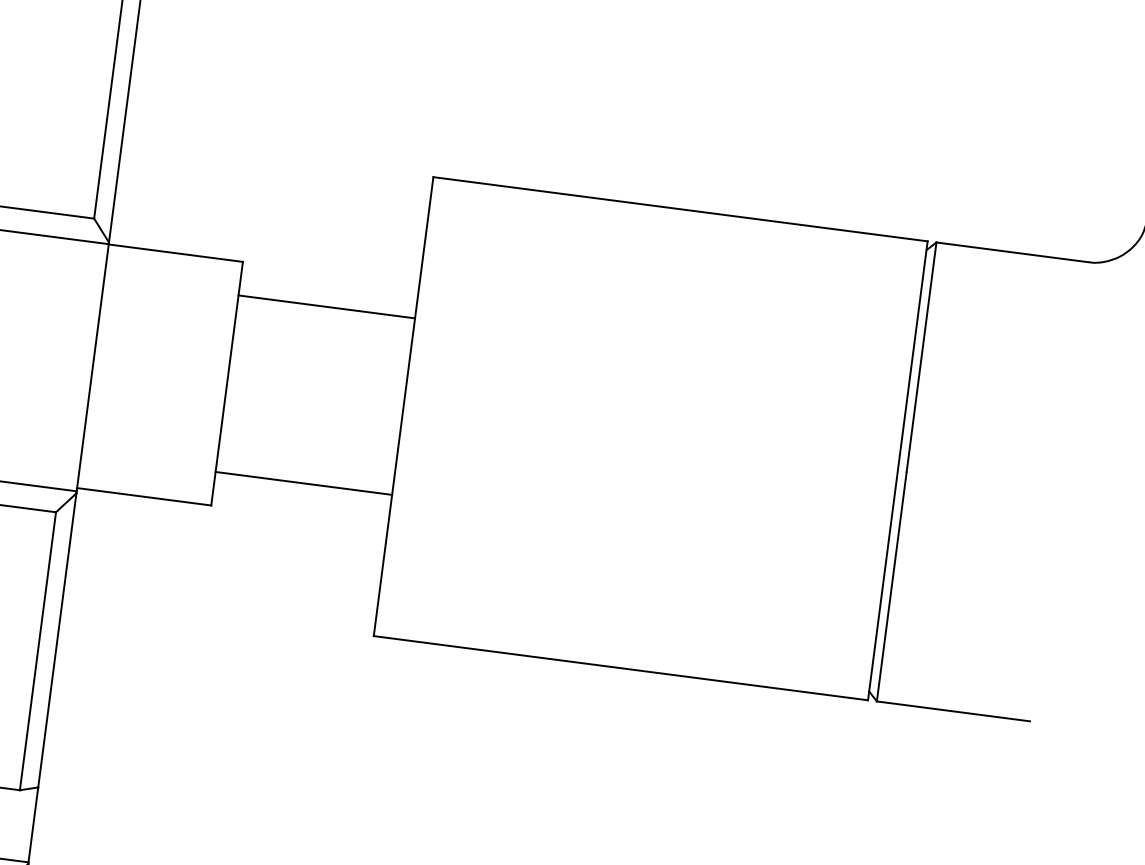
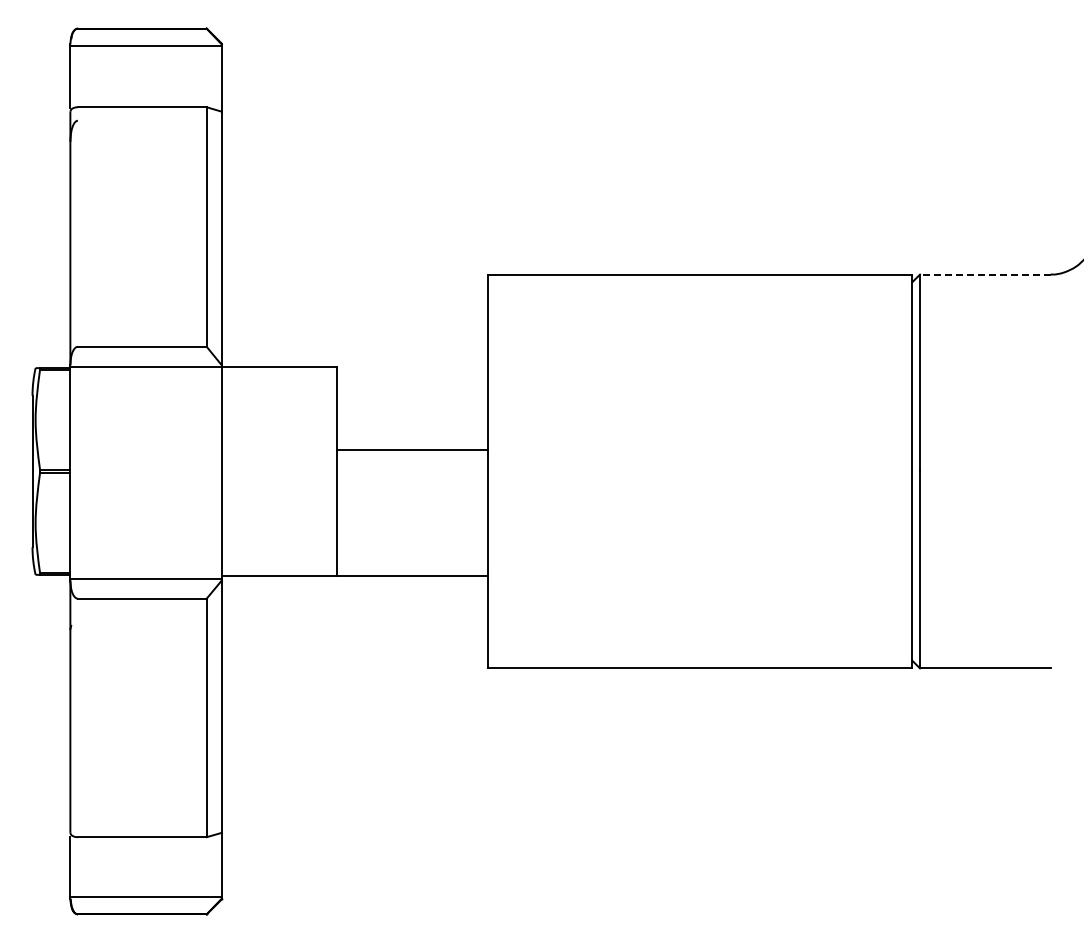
line: (1011, 252) -> (984, 274), solid -> dashed
line: (326, 306) -> (412, 449), moved
line: (303, 483) -> (412, 576), moved

